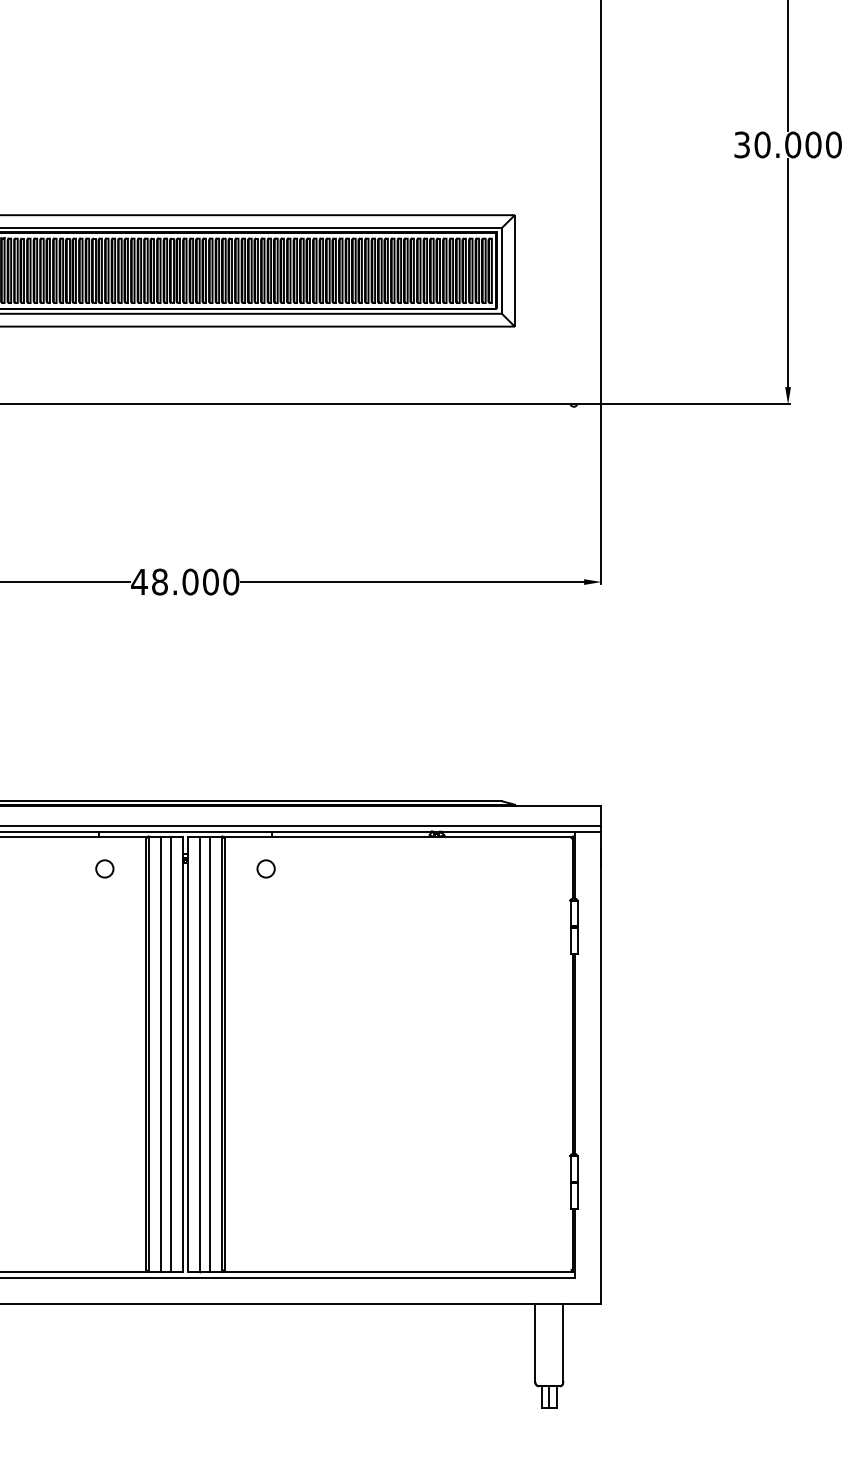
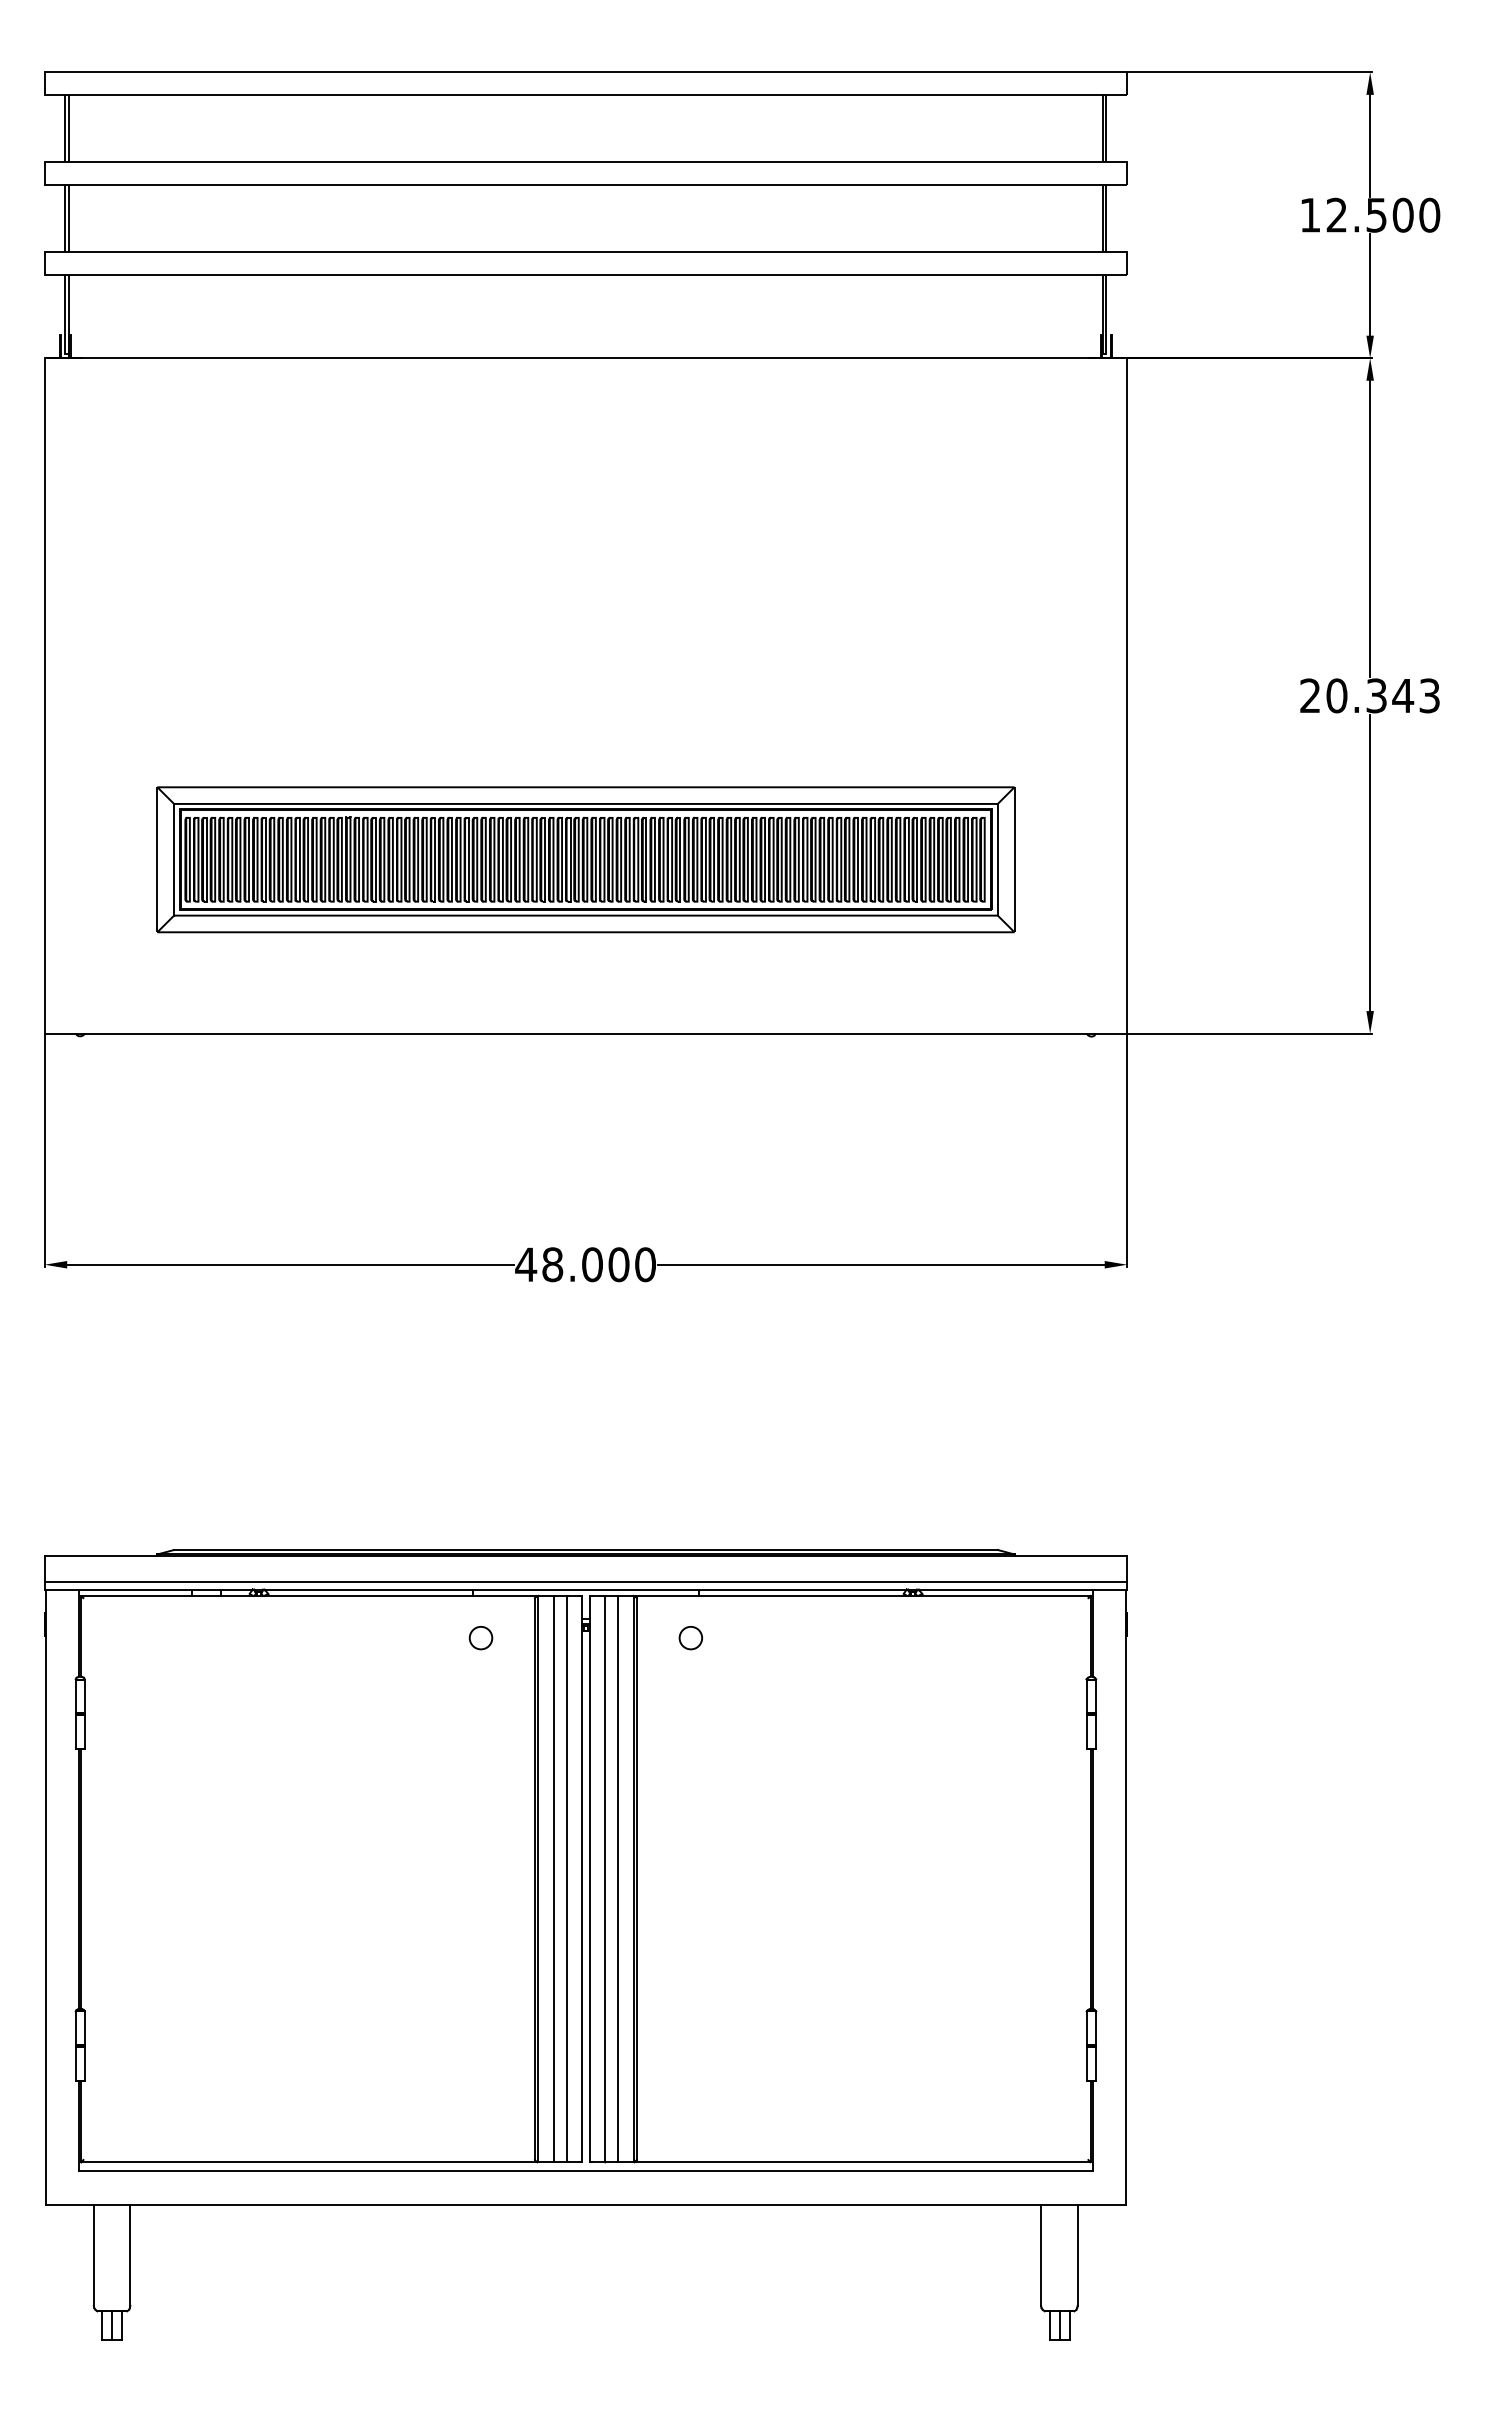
text: (788, 144) -> (1370, 695), 30.000 -> 20.343

